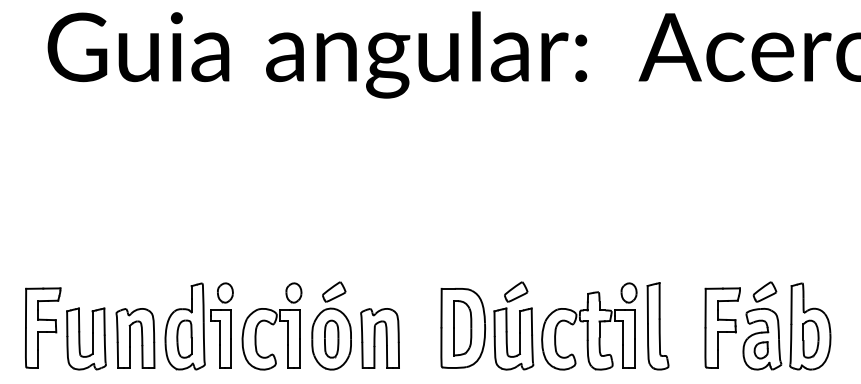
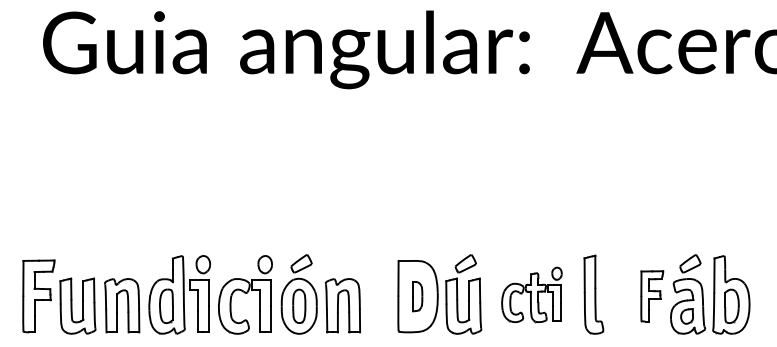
part: (589, 326) -> (532, 294), size x0.7
part: (722, 327) -> (652, 295), size x0.7
part: (462, 328) -> (417, 296), size x0.6

